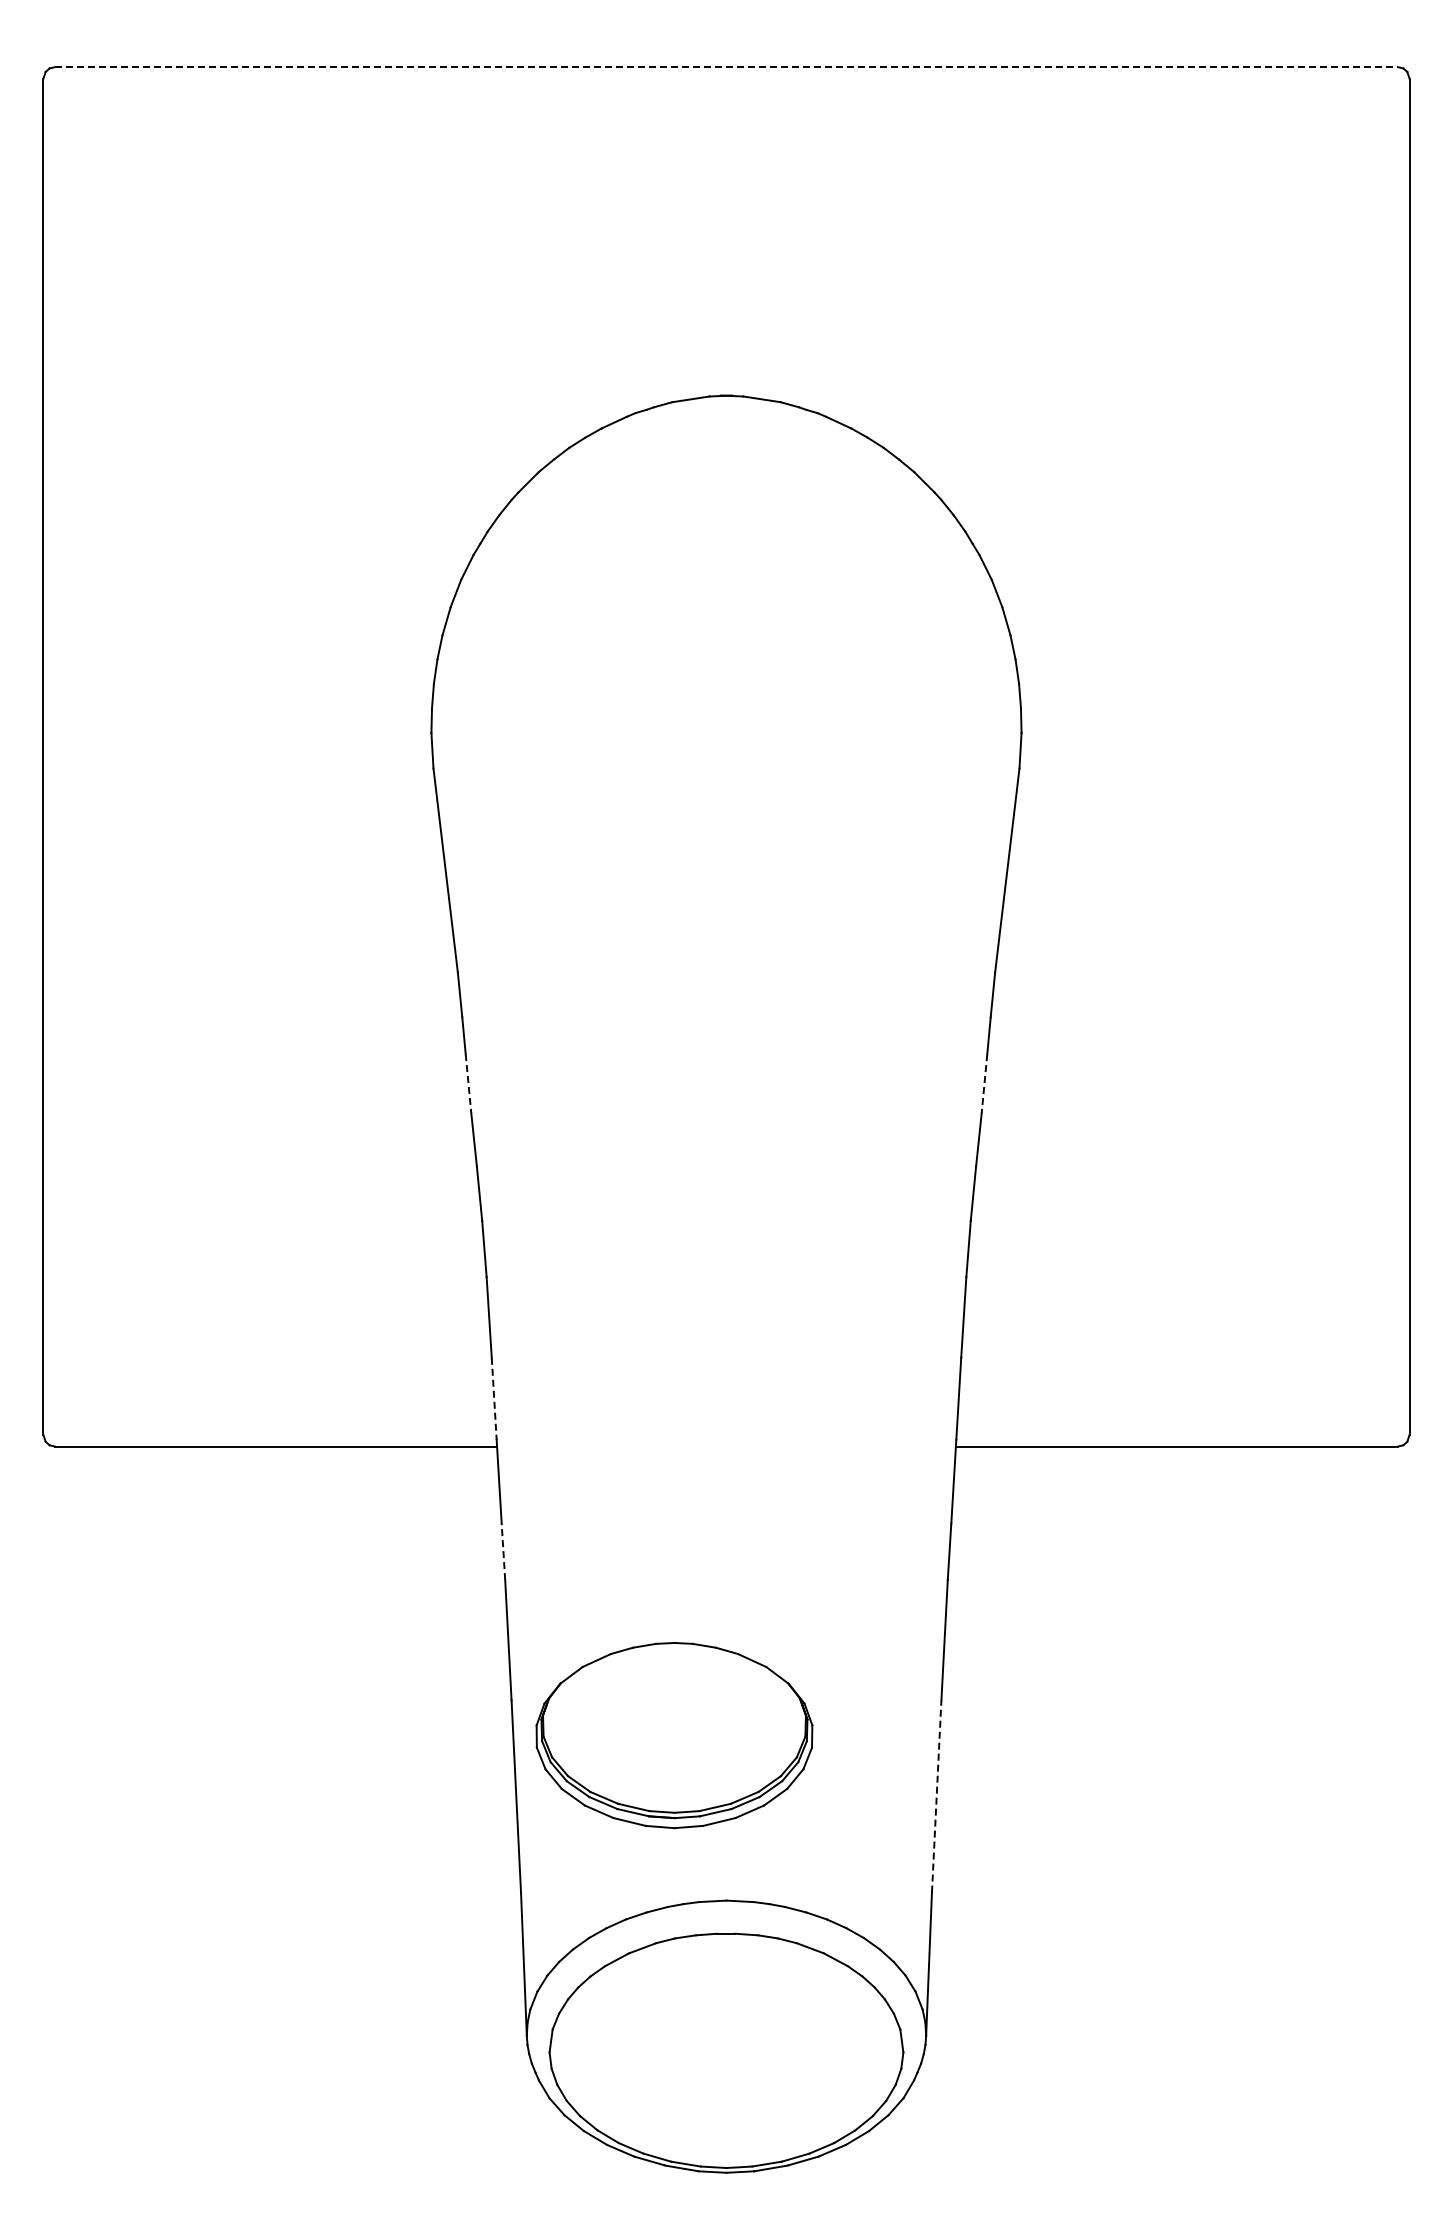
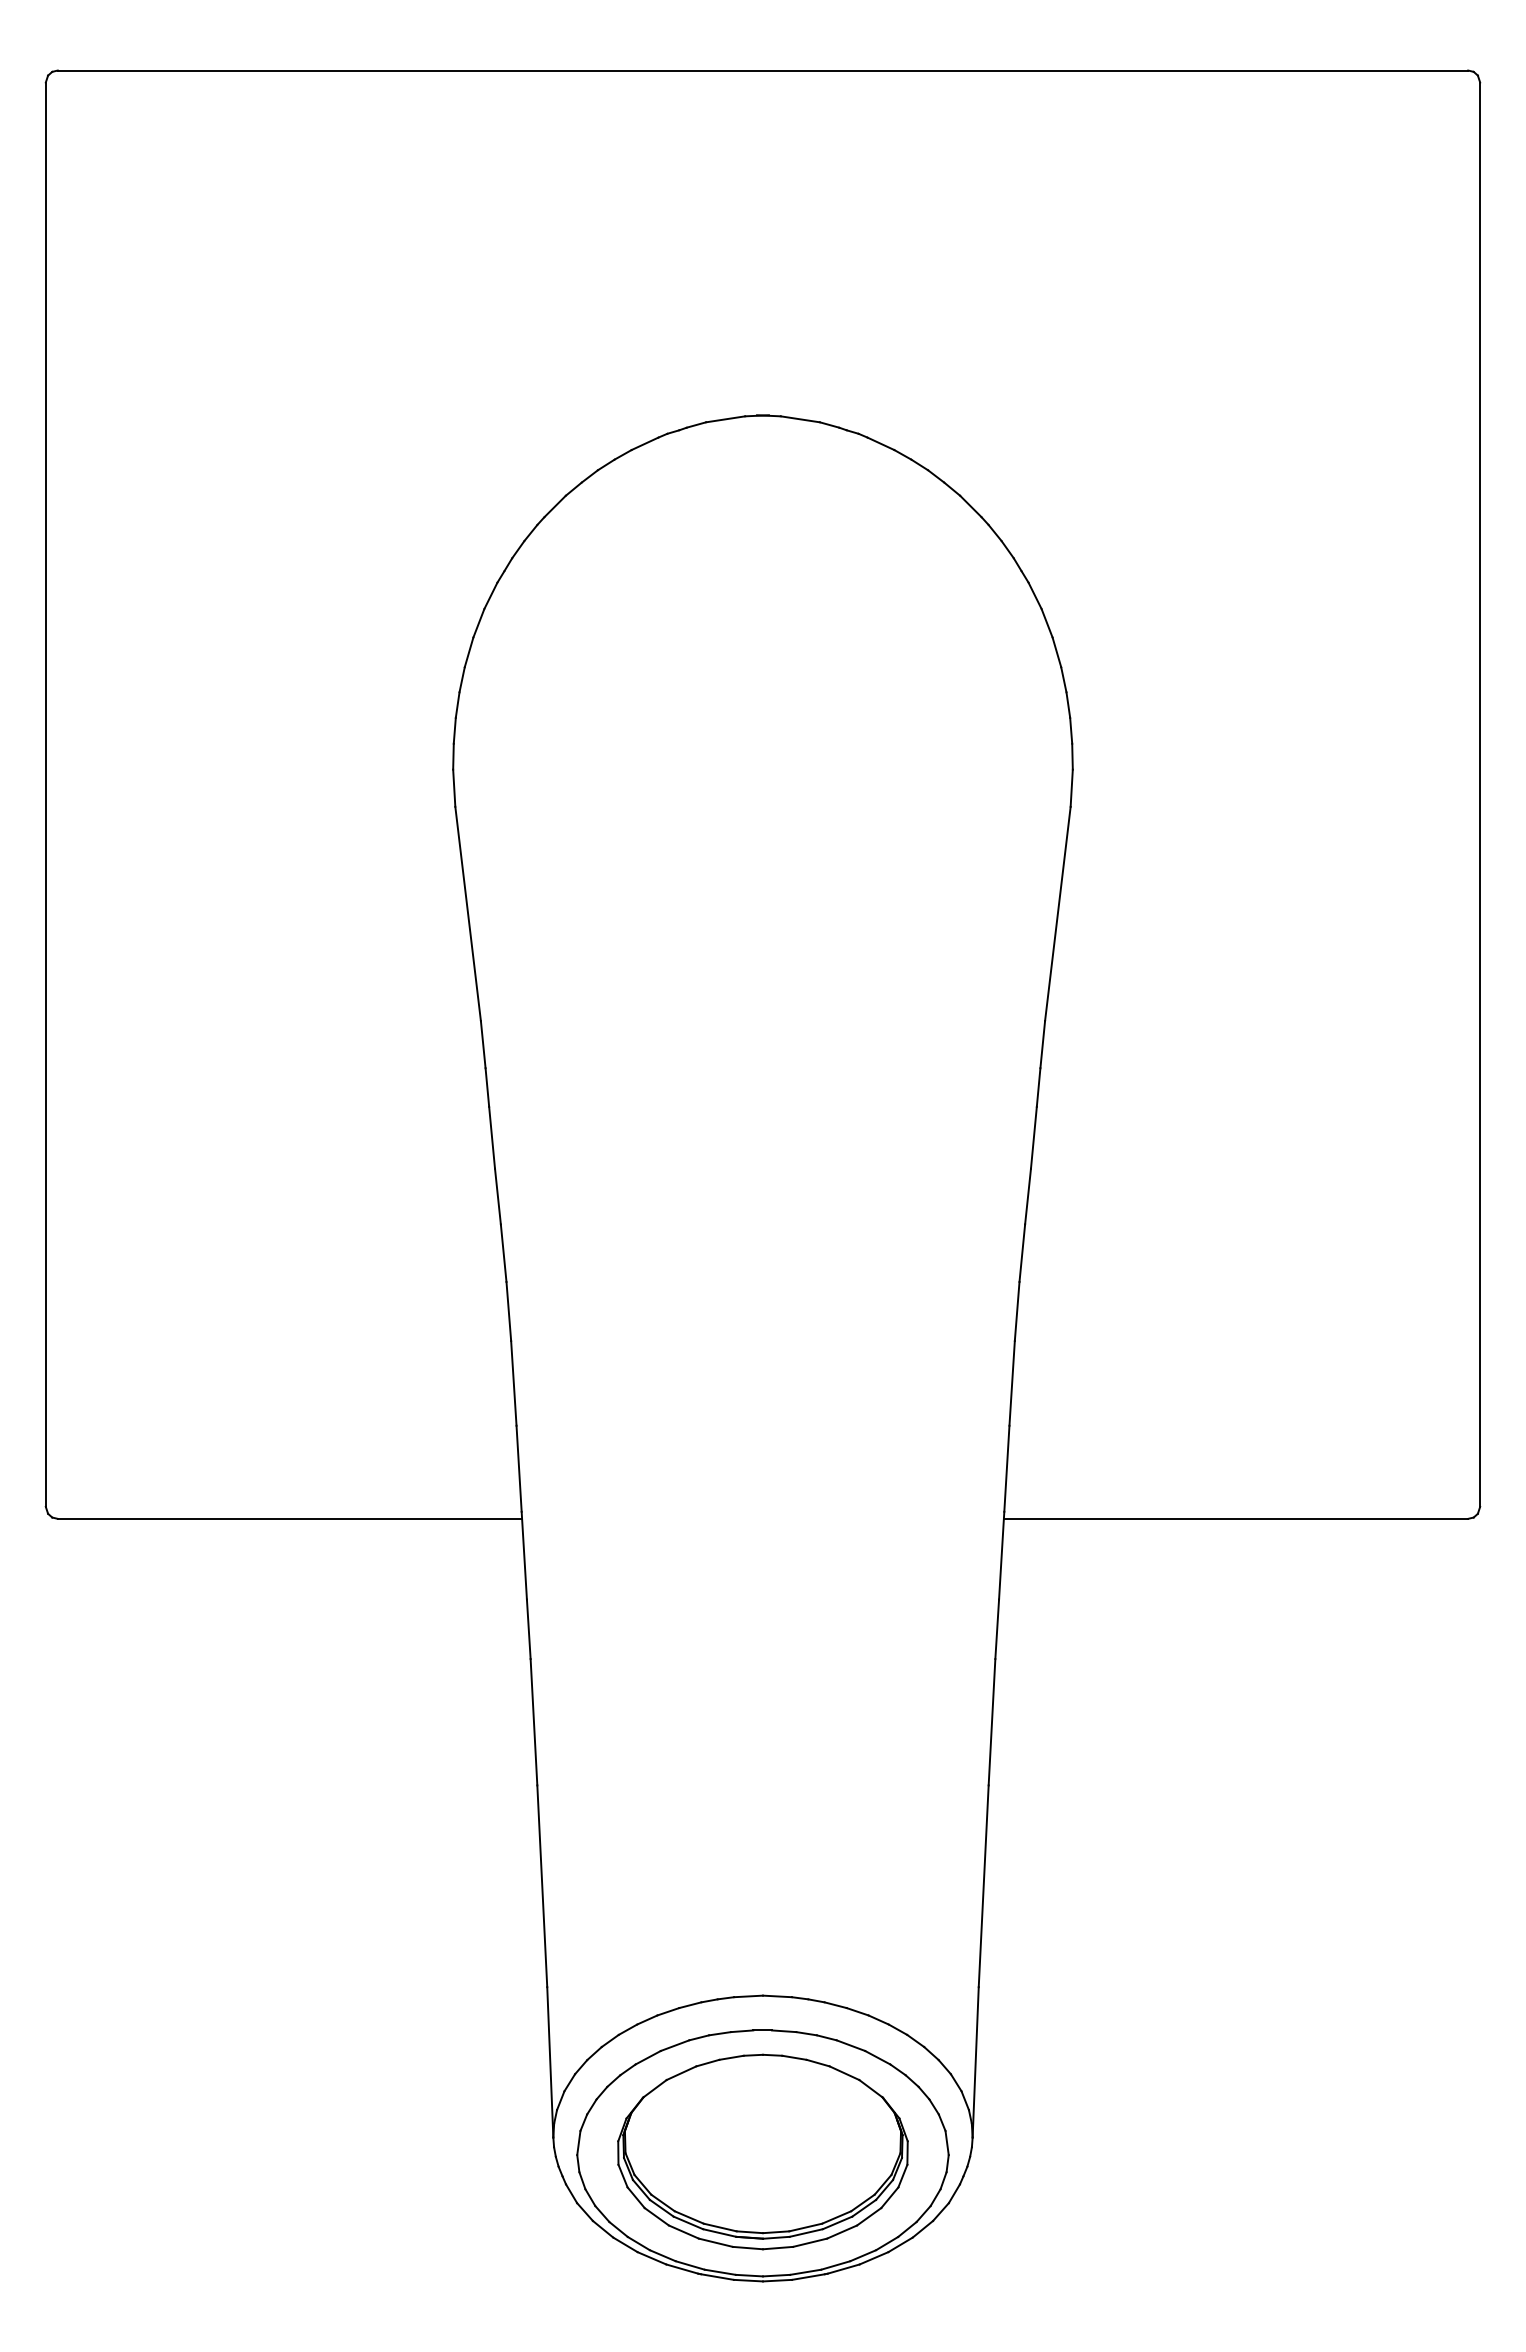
line: (726, 67) -> (763, 70), dashed -> solid
line: (468, 1083) -> (492, 1137), dashed -> solid
line: (984, 1083) -> (1033, 1137), dashed -> solid
line: (494, 1399) -> (519, 1469), dashed -> solid
line: (503, 1551) -> (528, 1629), dashed -> solid
part: (674, 1735) -> (763, 2151), moved
line: (936, 1795) -> (983, 1885), dashed -> solid

